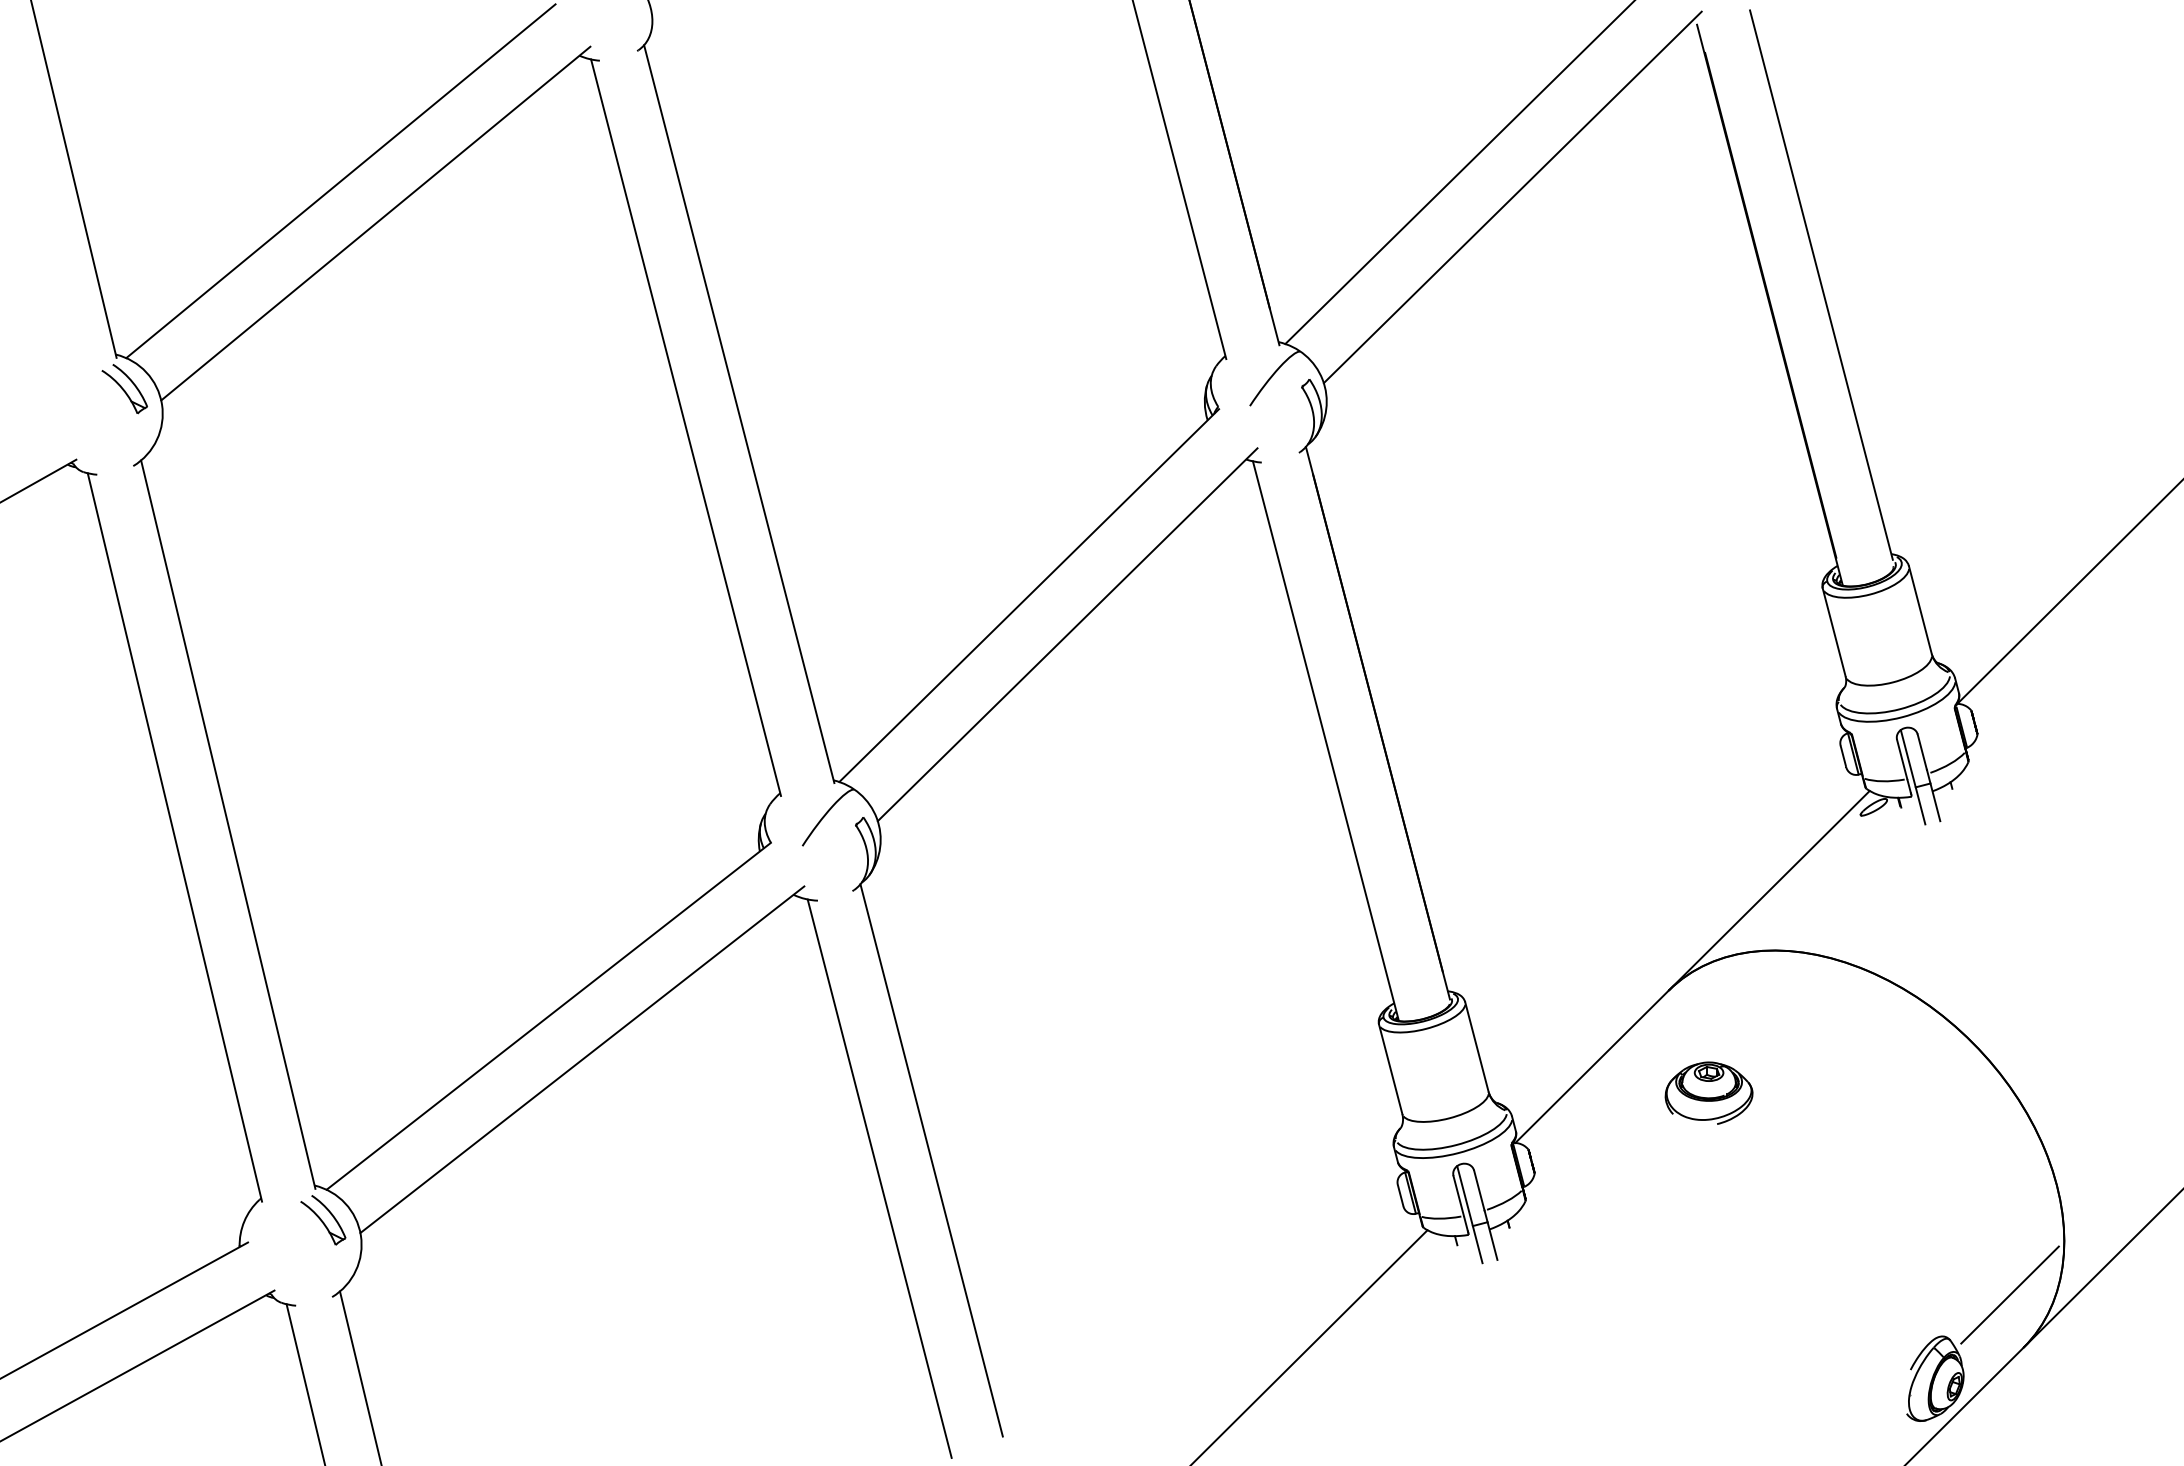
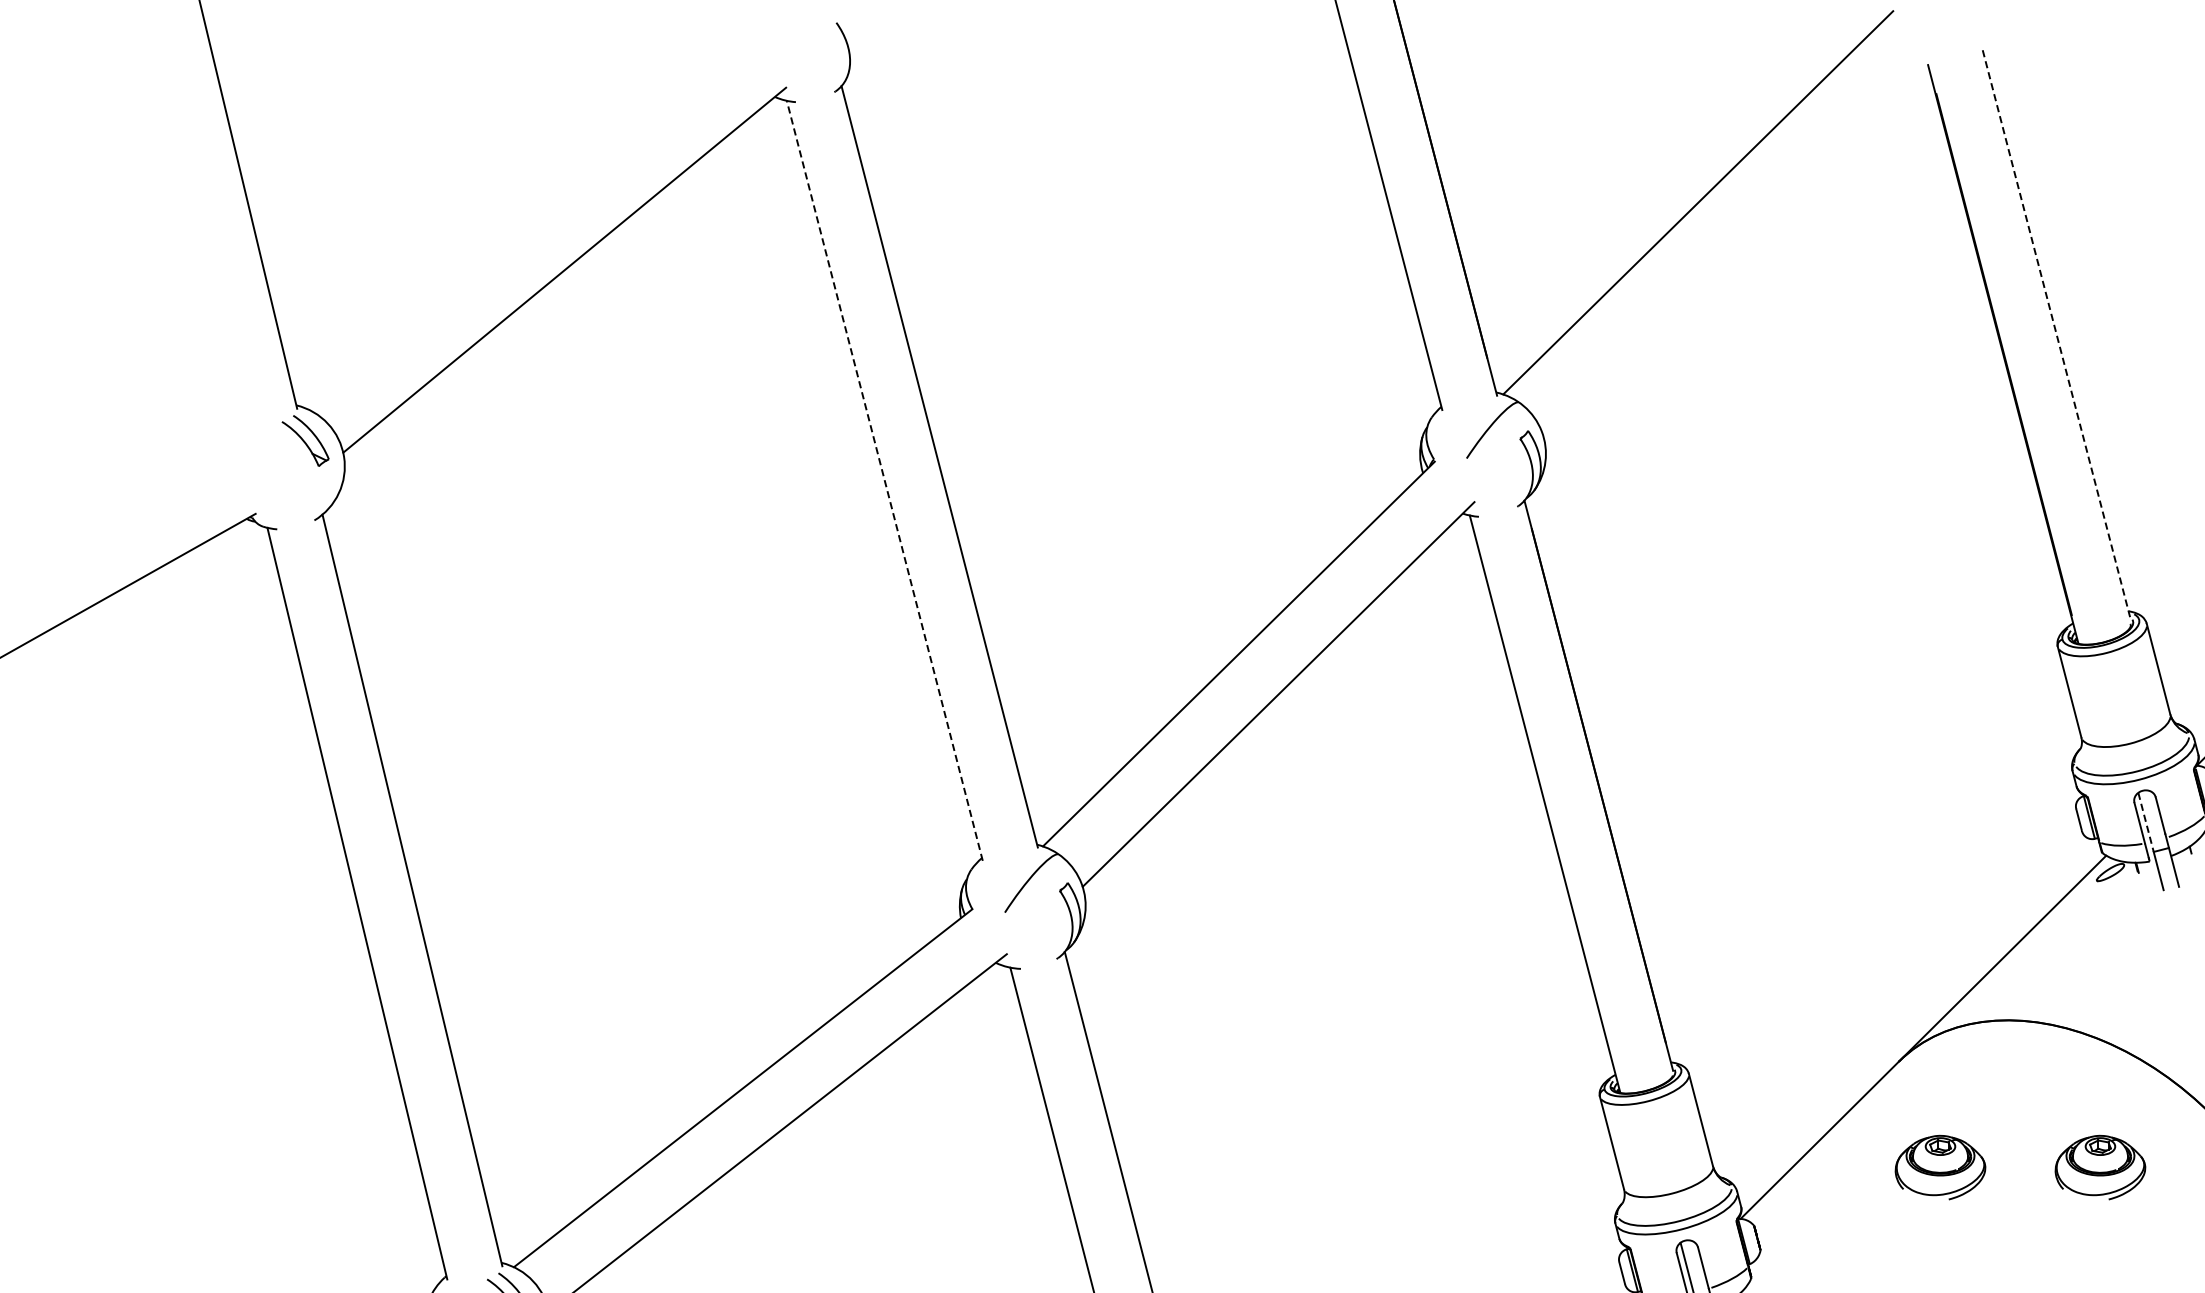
line: (340, 181) -> (528, 226), removed
line: (1512, 197) -> (1737, 243), removed
line: (1821, 285) -> (2056, 334), solid -> dashed
line: (685, 427) -> (884, 480), solid -> dashed
line: (1908, 758) -> (2146, 822), solid -> dashed
part: (1863, 1092) -> (2099, 1166), added

